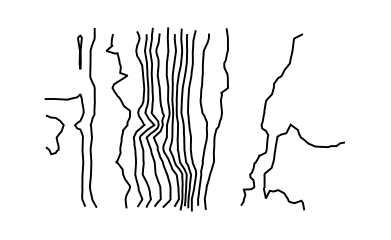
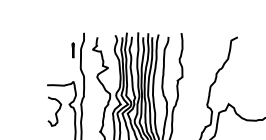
part: (79, 51) -> (72, 50), size x0.6

